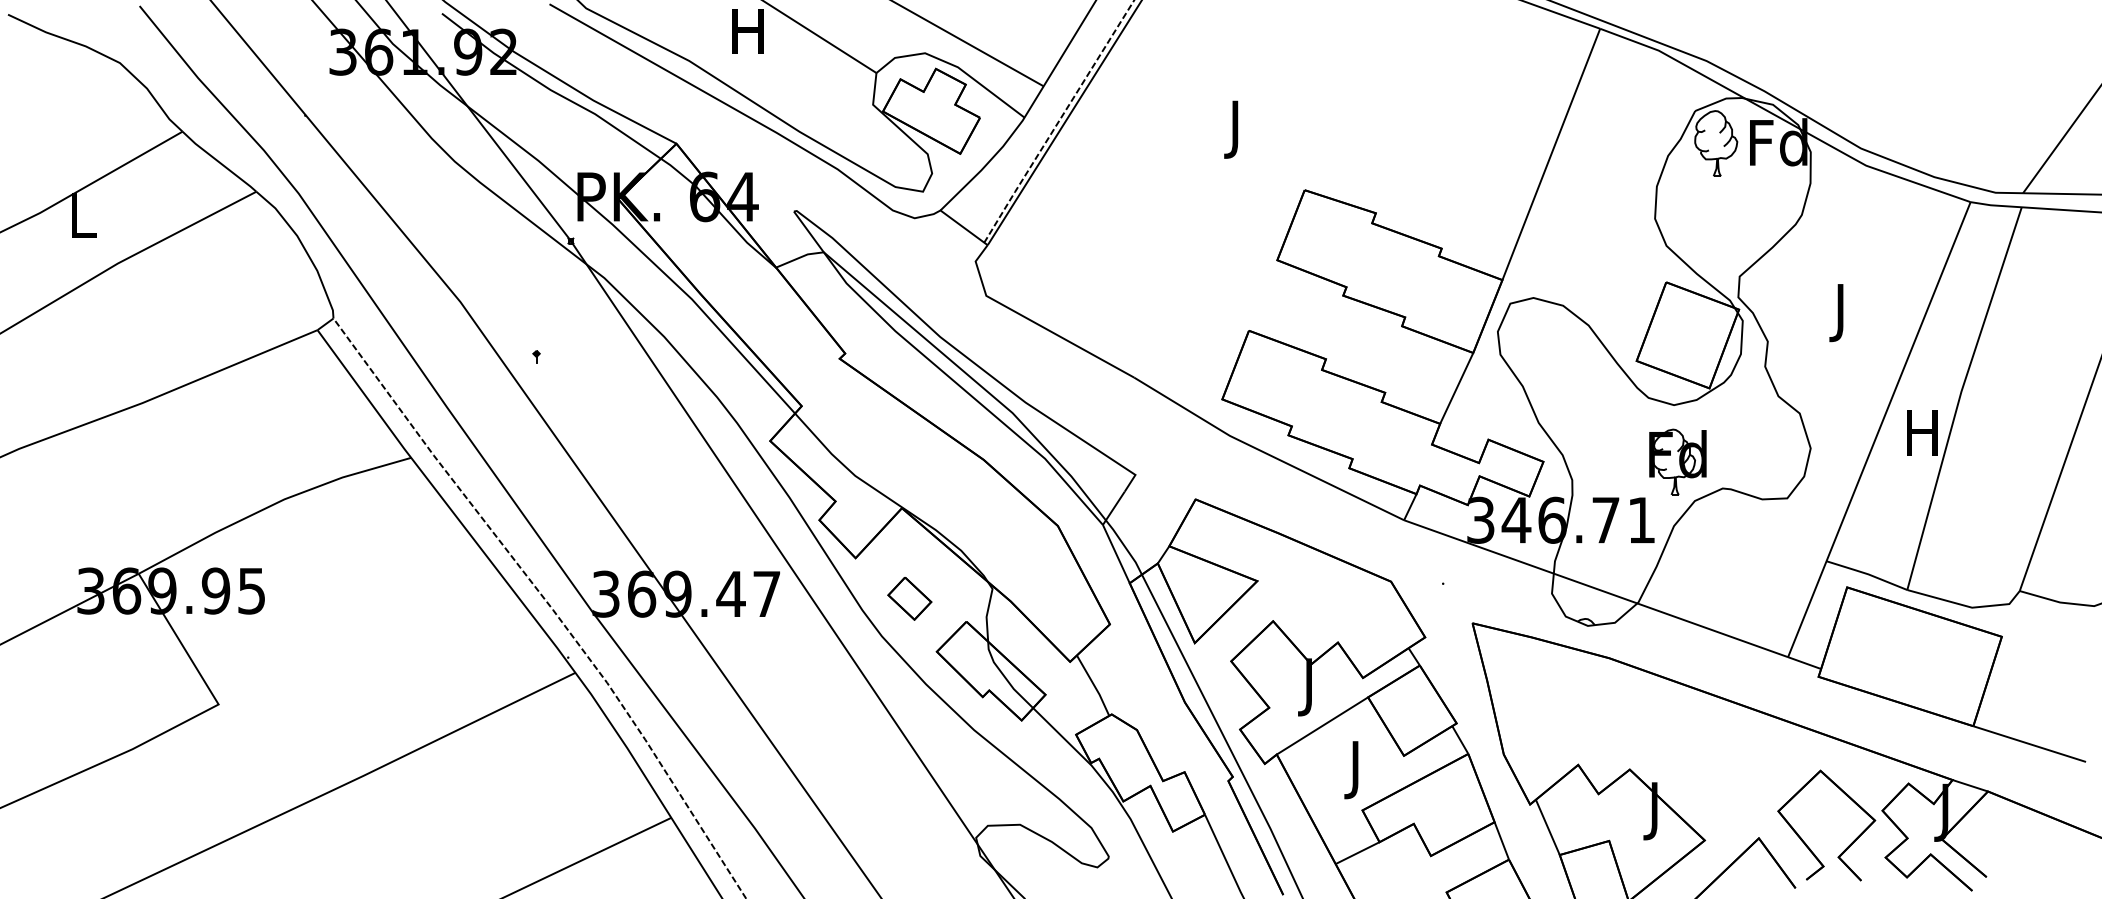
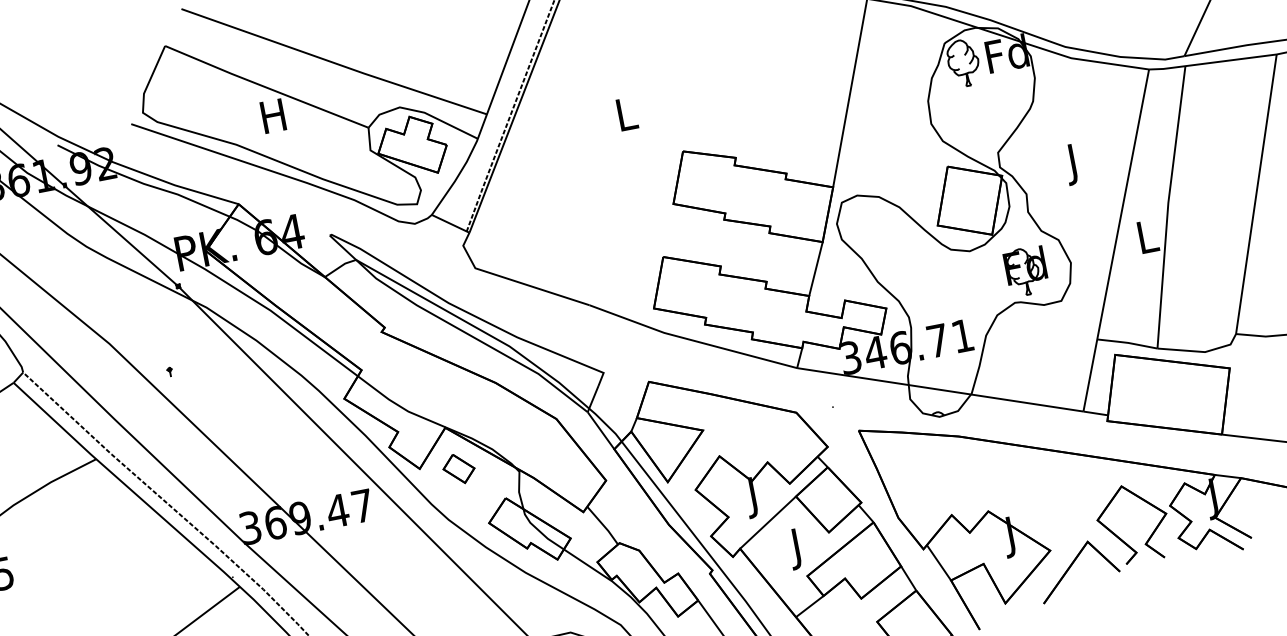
text: (1237, 129) -> (627, 118), J -> L
text: (1922, 432) -> (1146, 236), H -> L
part: (1677, 461) -> (1026, 270), moved
part: (909, 598) -> (458, 468), moved

